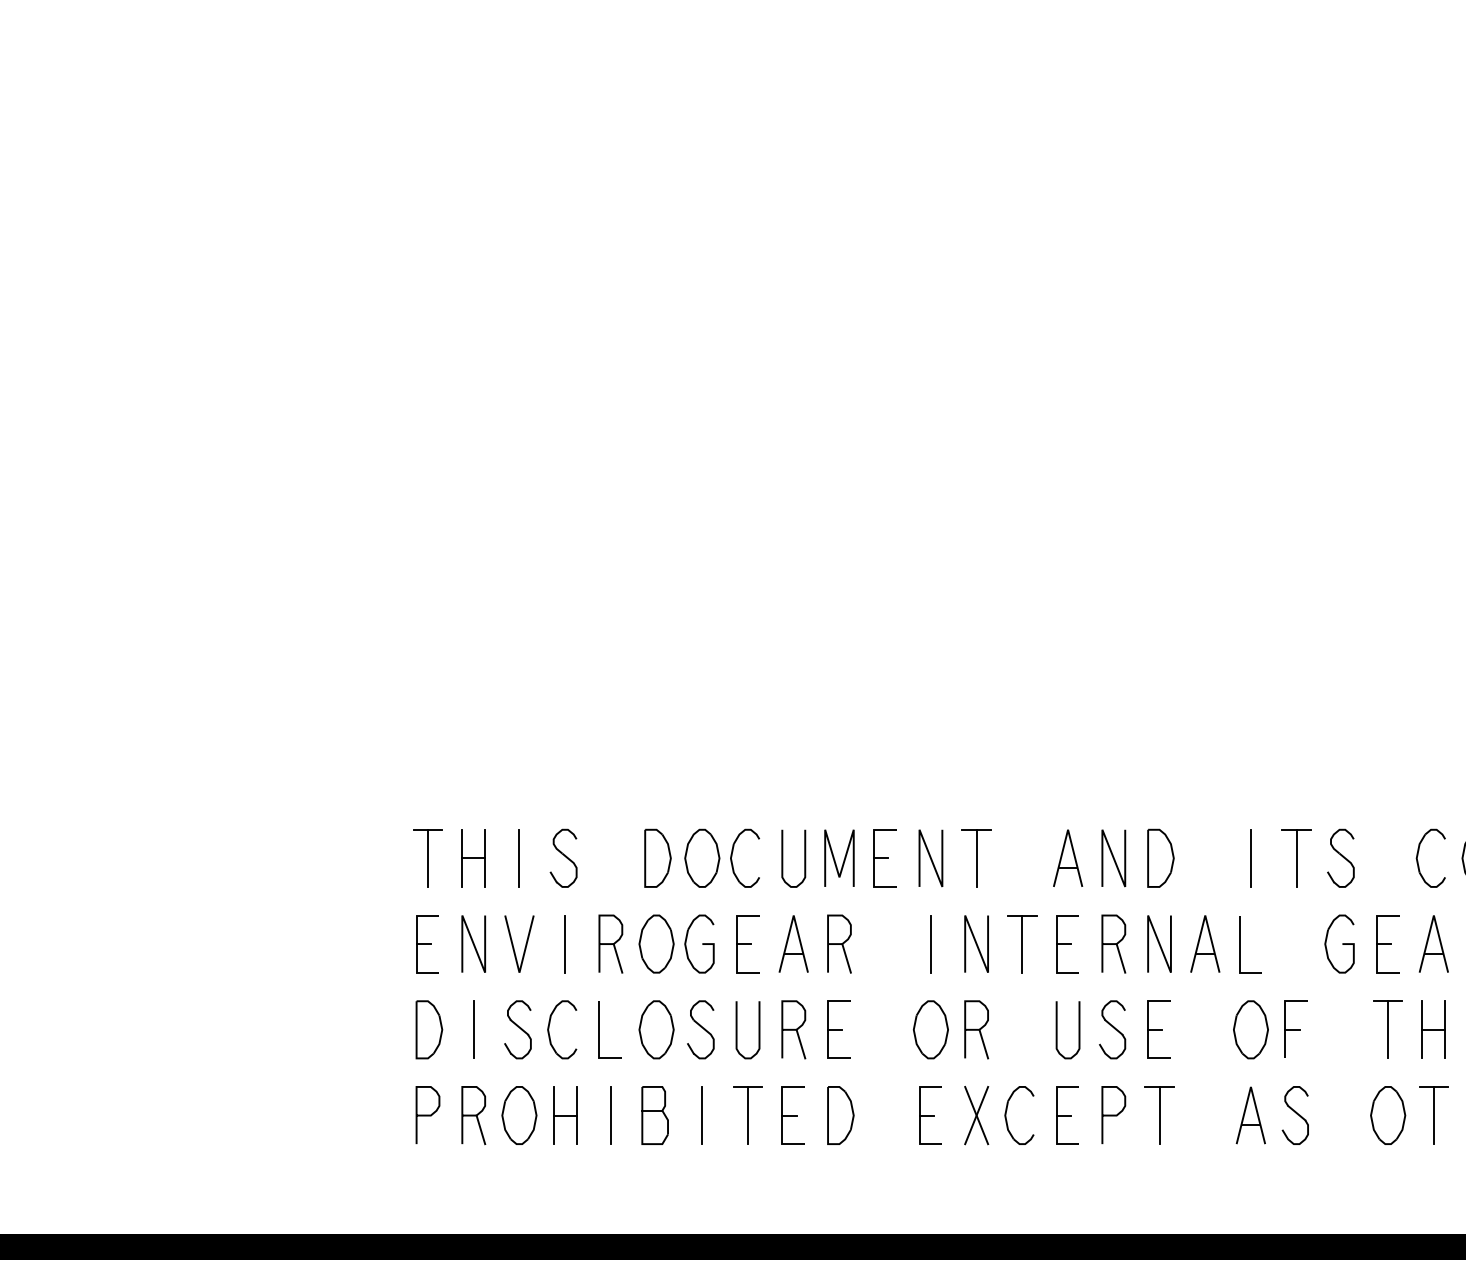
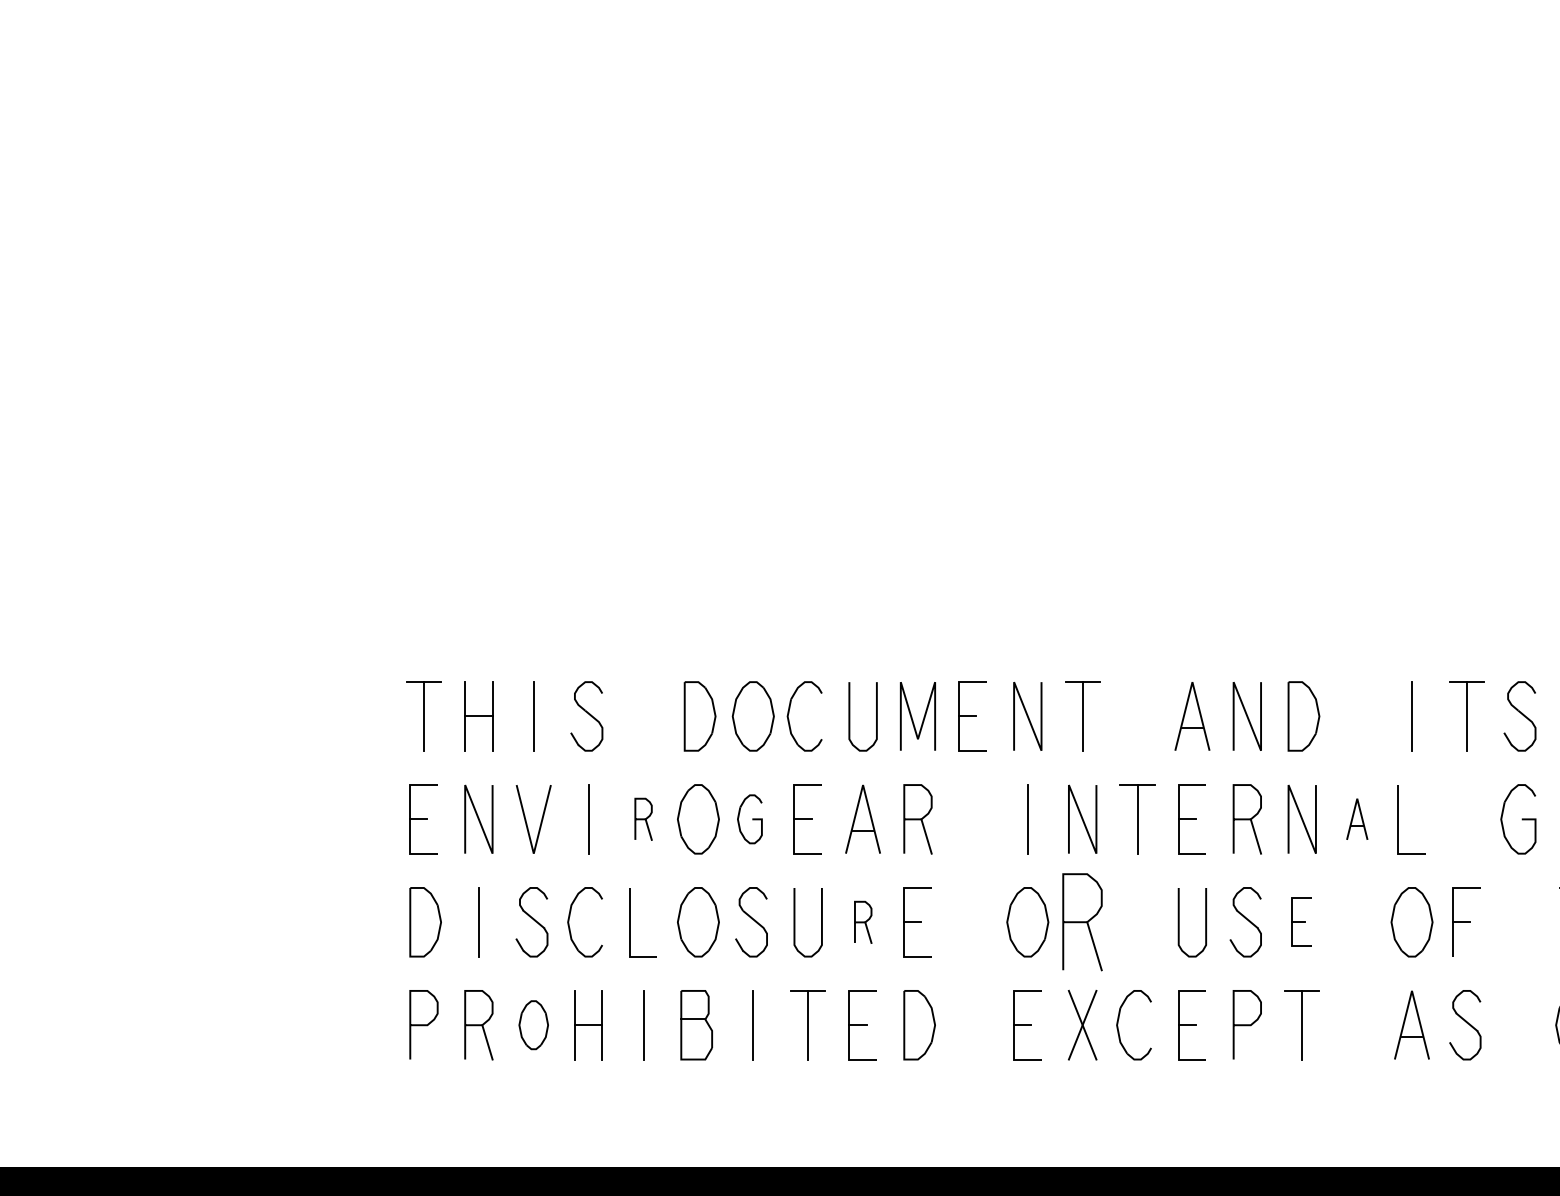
part: (610, 943) -> (643, 818), size x0.6
part: (699, 943) -> (749, 818), size x0.7
part: (1205, 943) -> (1357, 818), size x0.6
part: (793, 1029) -> (862, 921), size x0.6
part: (976, 1029) -> (1082, 921), size x1.4
part: (1158, 1029) -> (1301, 921), size x0.7
part: (519, 1115) -> (533, 1025), size x0.7

